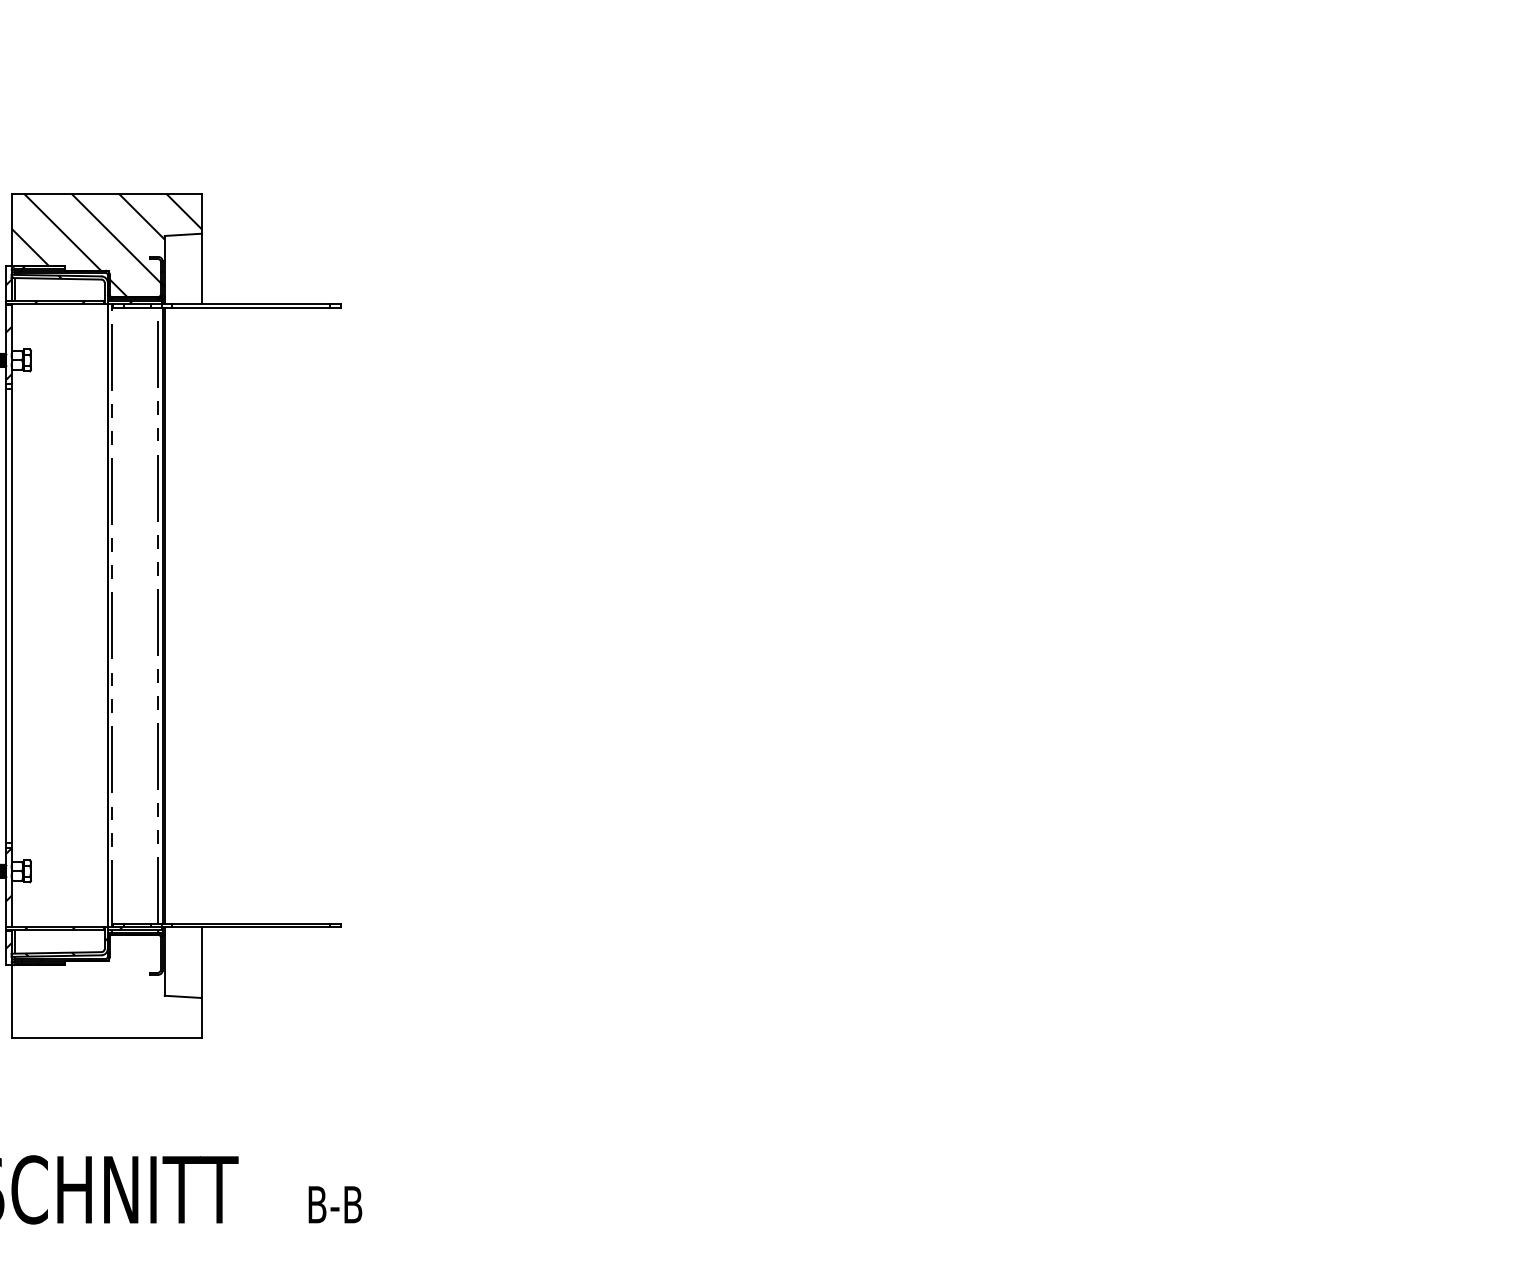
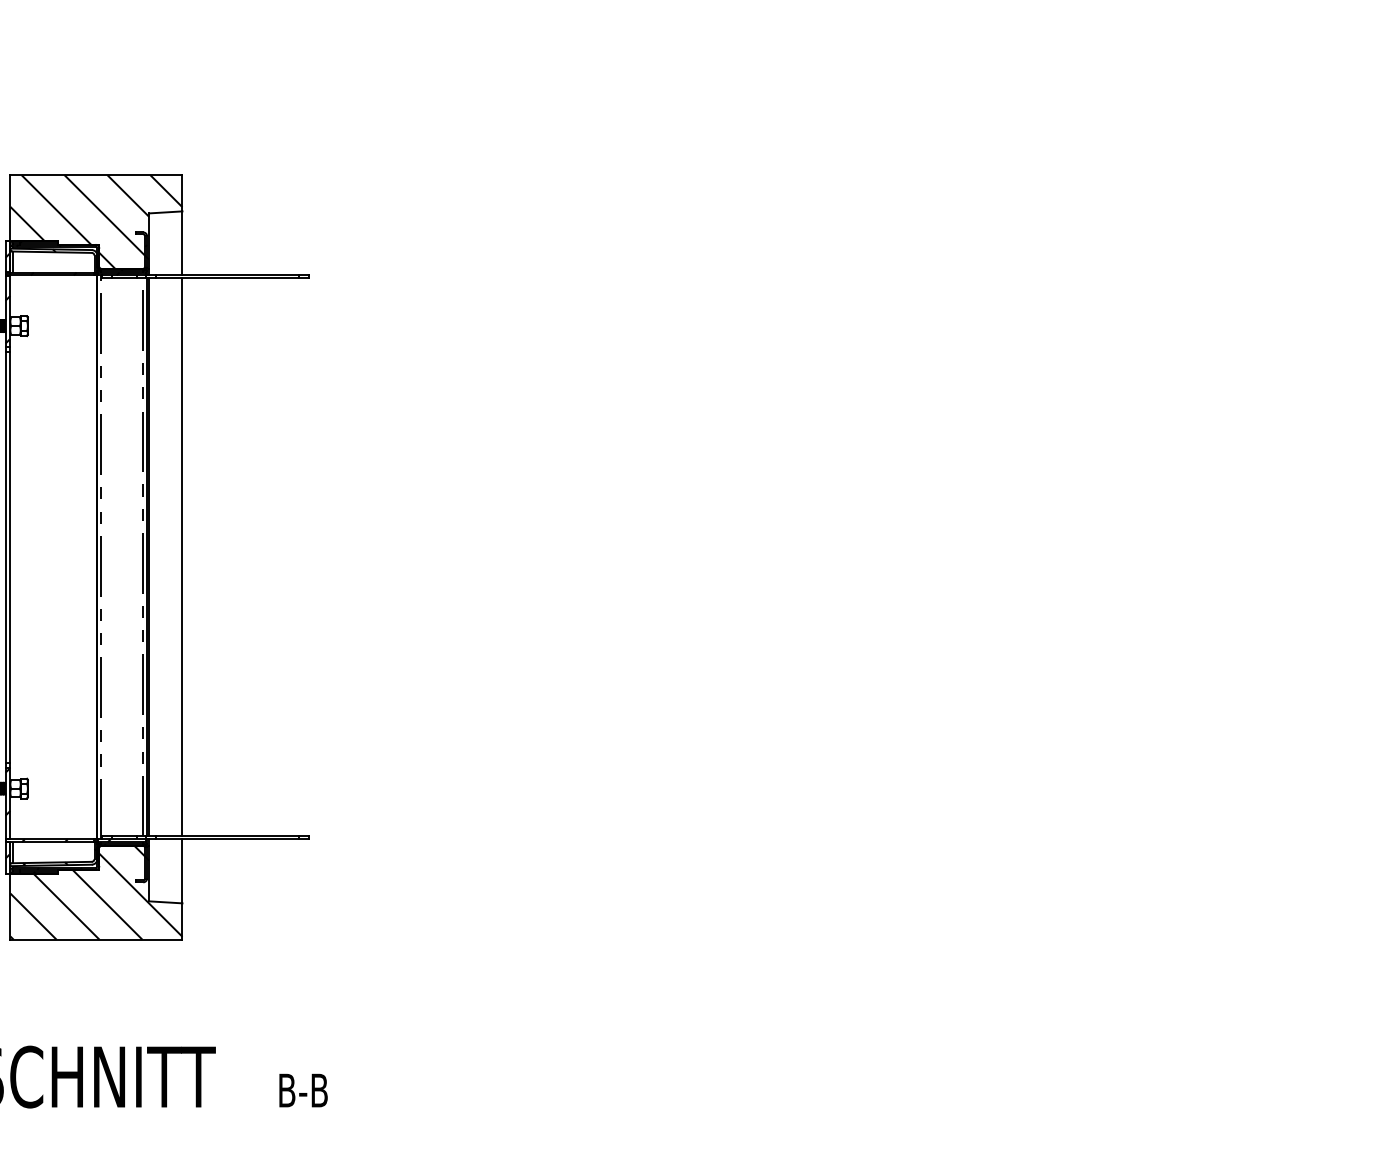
line: (201, 615) -> (182, 557), added
hatch: (106, 986) -> (96, 892), added

